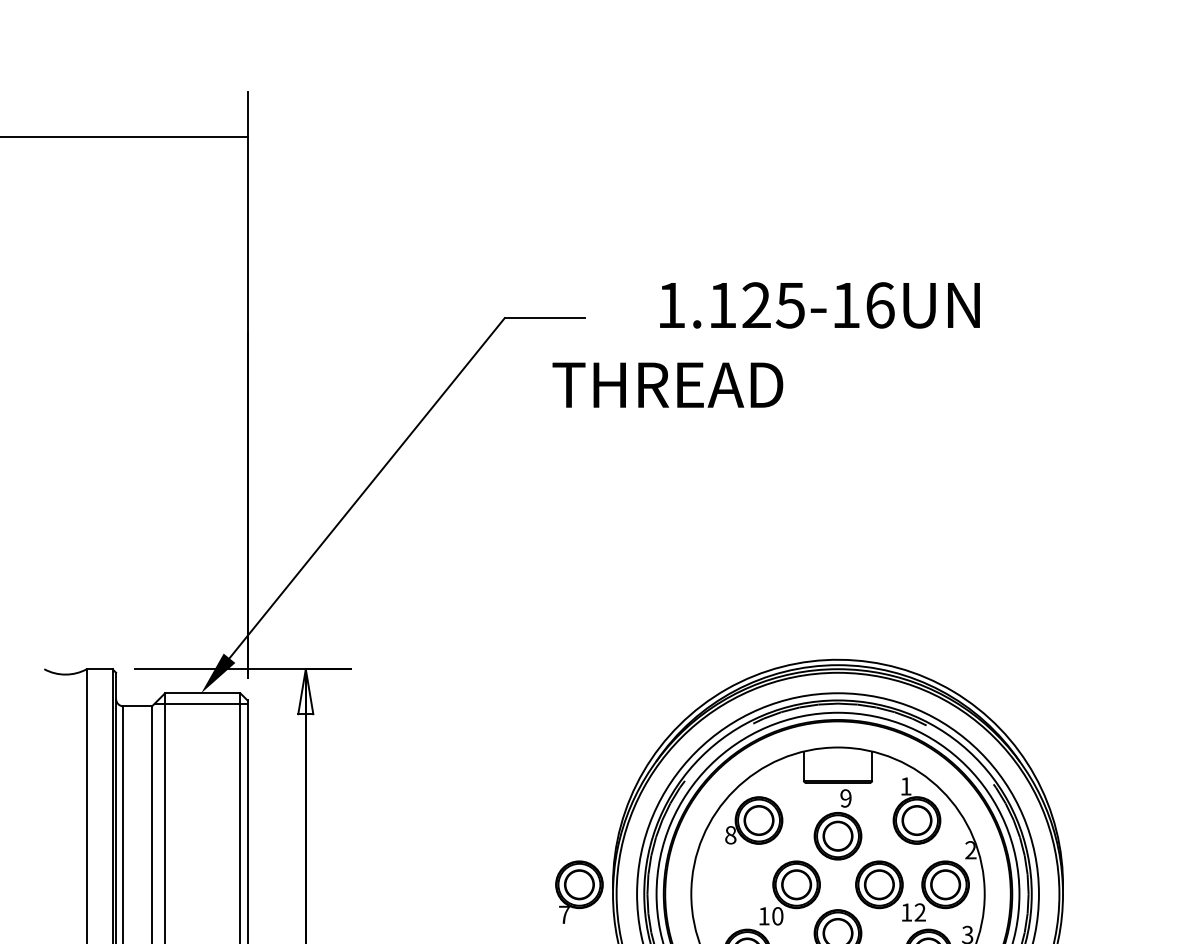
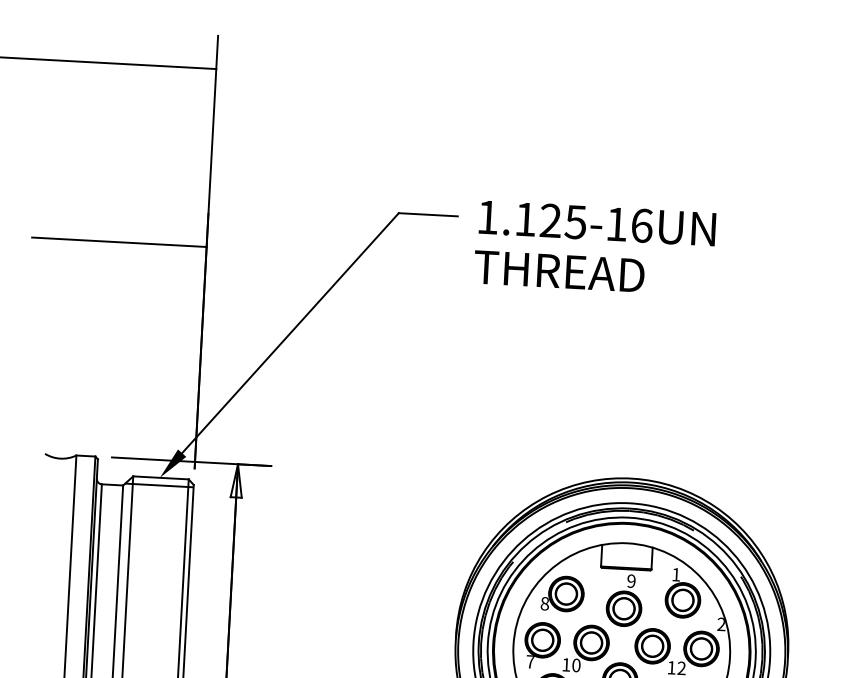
text: (819, 305) -> (597, 223), moved
line: (129, 377) -> (119, 241), added
text: (667, 384) -> (559, 270), moved
part: (579, 891) -> (542, 645), moved

